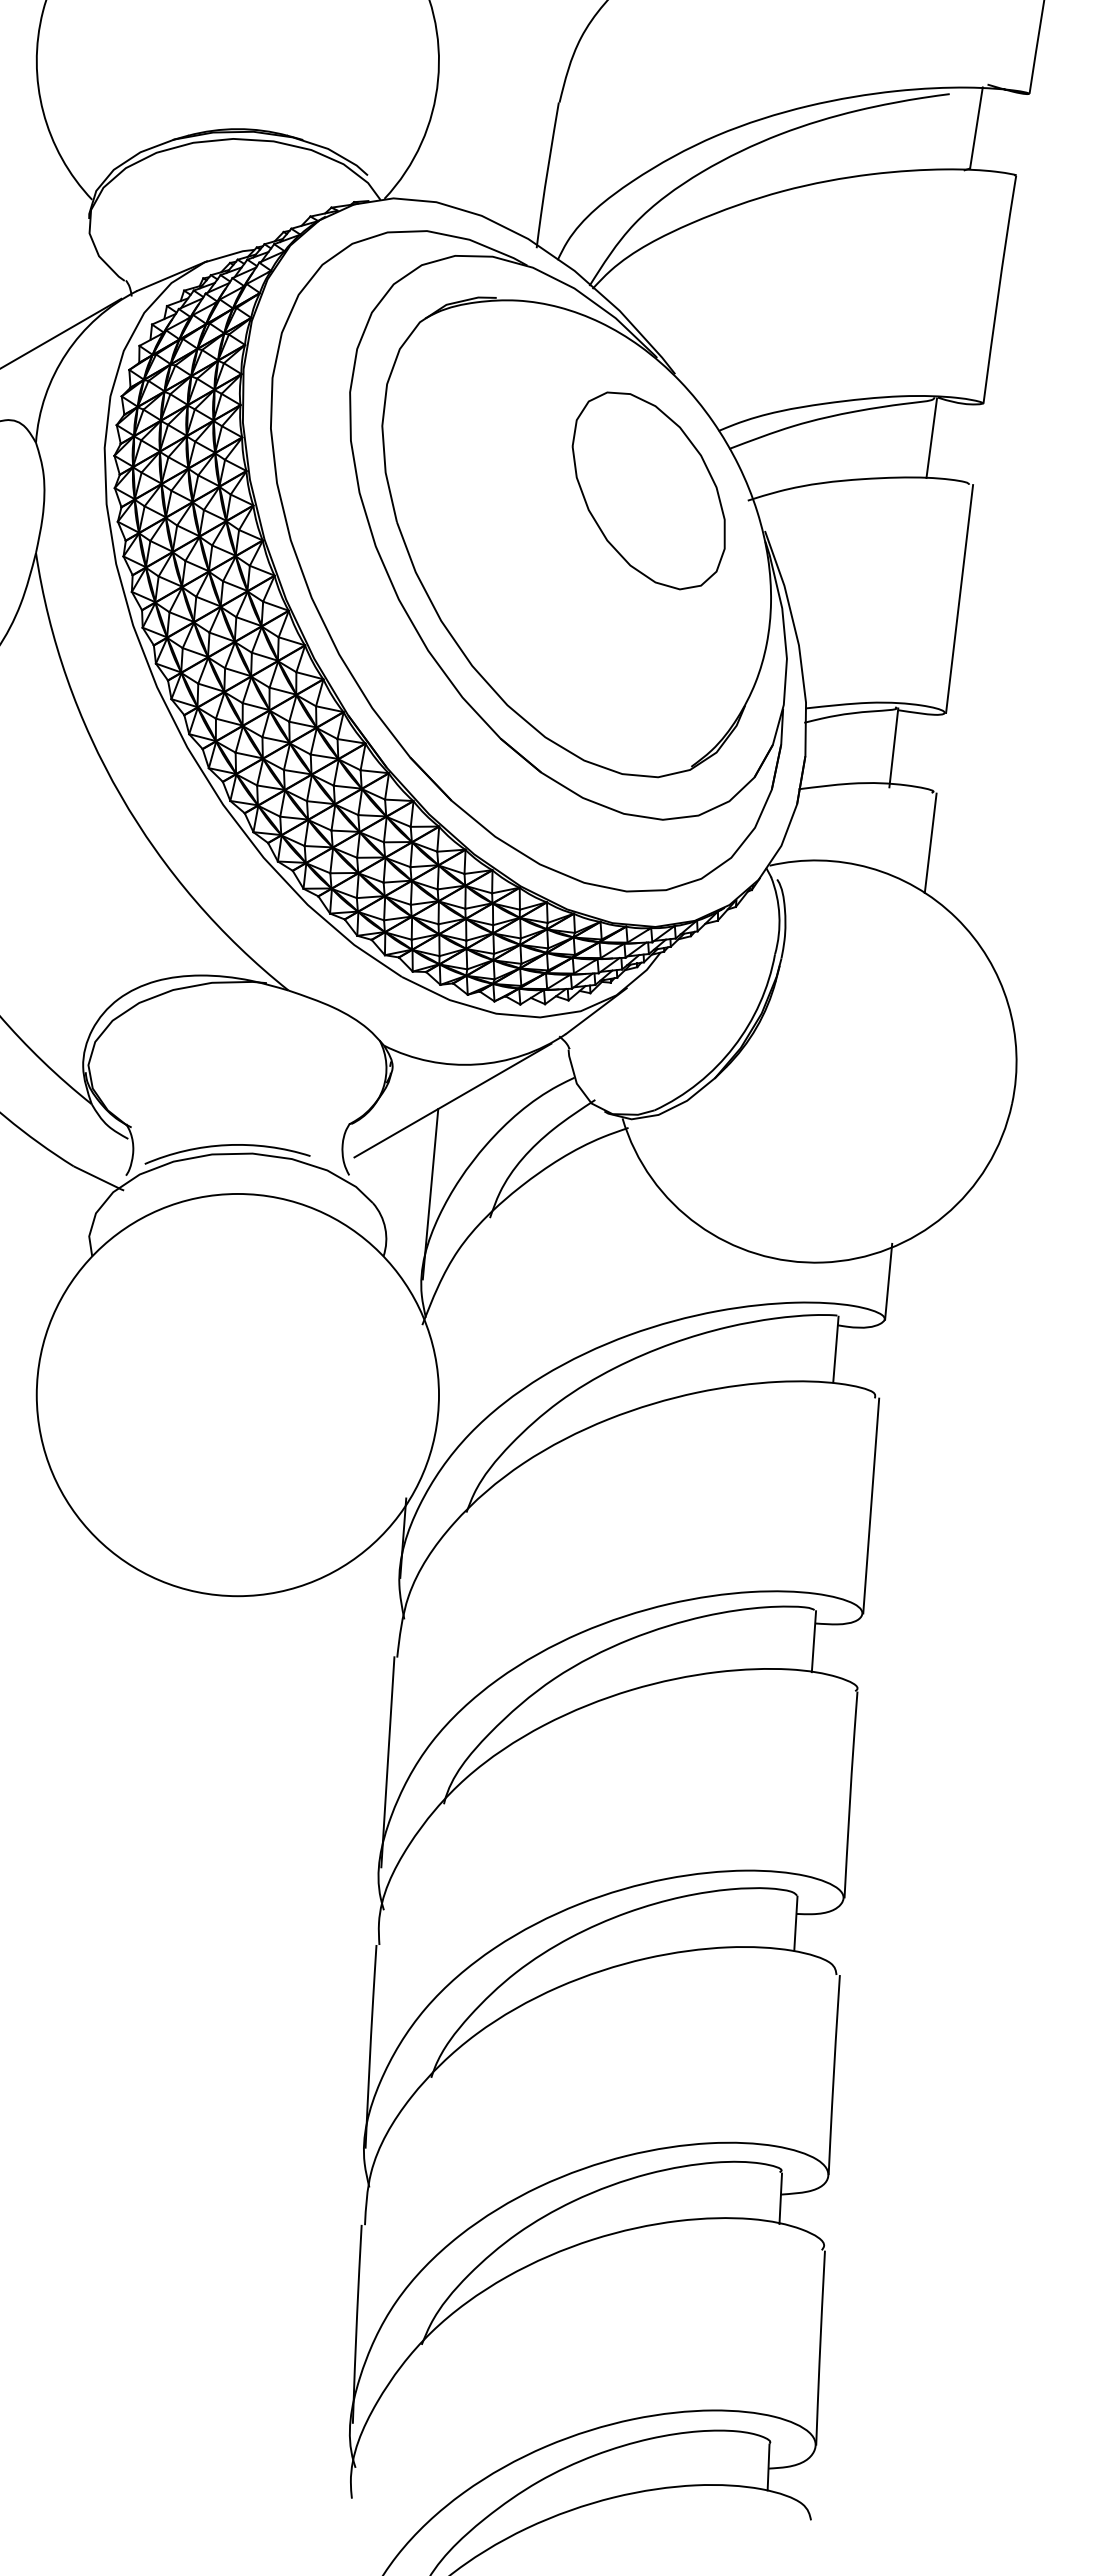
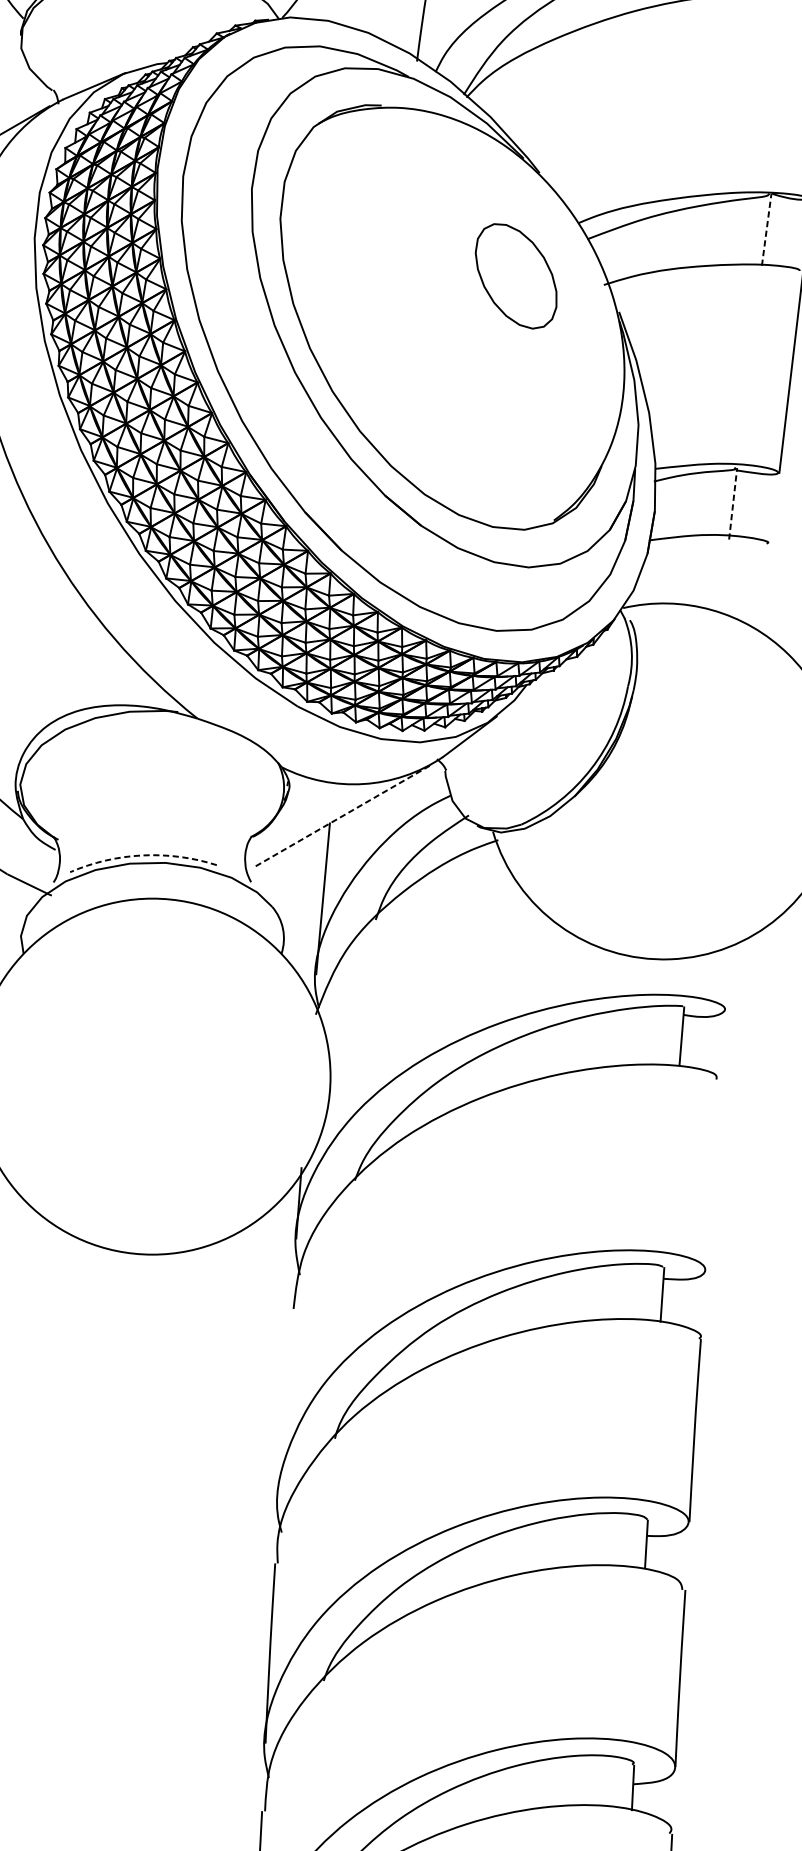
line: (931, 438) -> (766, 229), solid -> dashed
part: (648, 490) -> (515, 275), size x0.6
line: (893, 747) -> (732, 503), solid -> dashed
line: (930, 843) -> (765, 588), removed
line: (452, 1100) -> (342, 815), solid -> dashed
arc: (226, 1145) -> (142, 855), solid -> dashed
line: (888, 1281) -> (728, 976), removed
line: (871, 1505) -> (713, 1174), removed
line: (387, 1762) -> (284, 1401), removed

